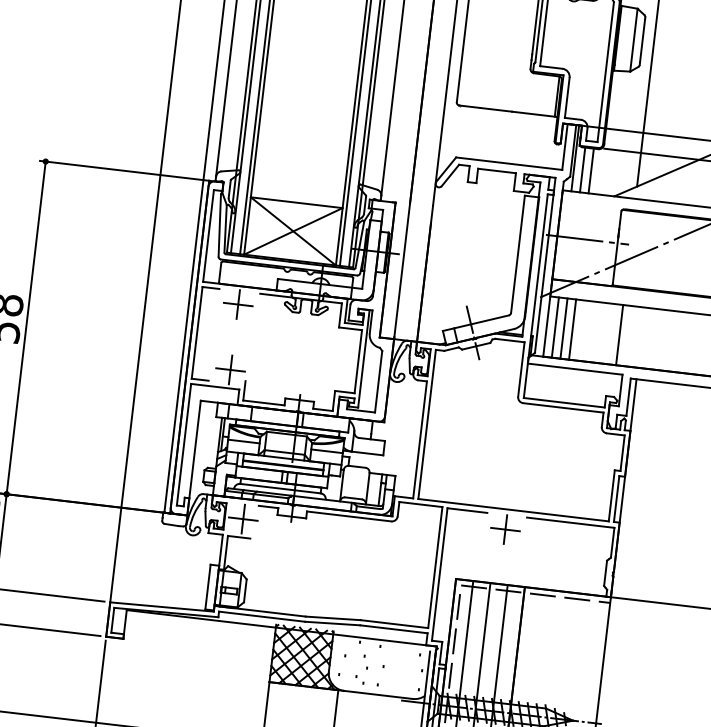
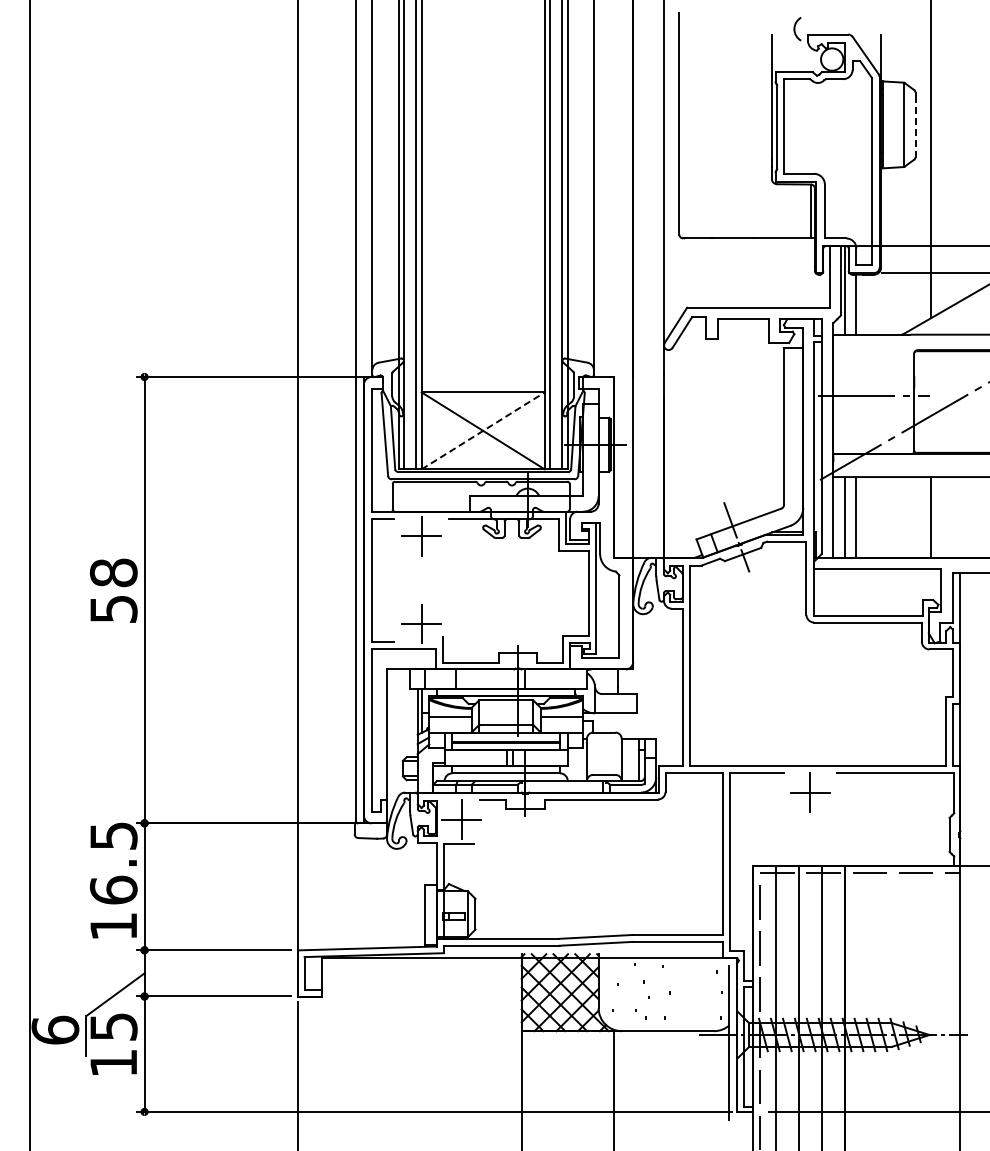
line: (642, 40) -> (915, 124), solid -> dashed
line: (590, 170) -> (867, 304), removed
line: (293, 231) -> (483, 430), solid -> dashed
line: (572, 329) -> (867, 517), removed

